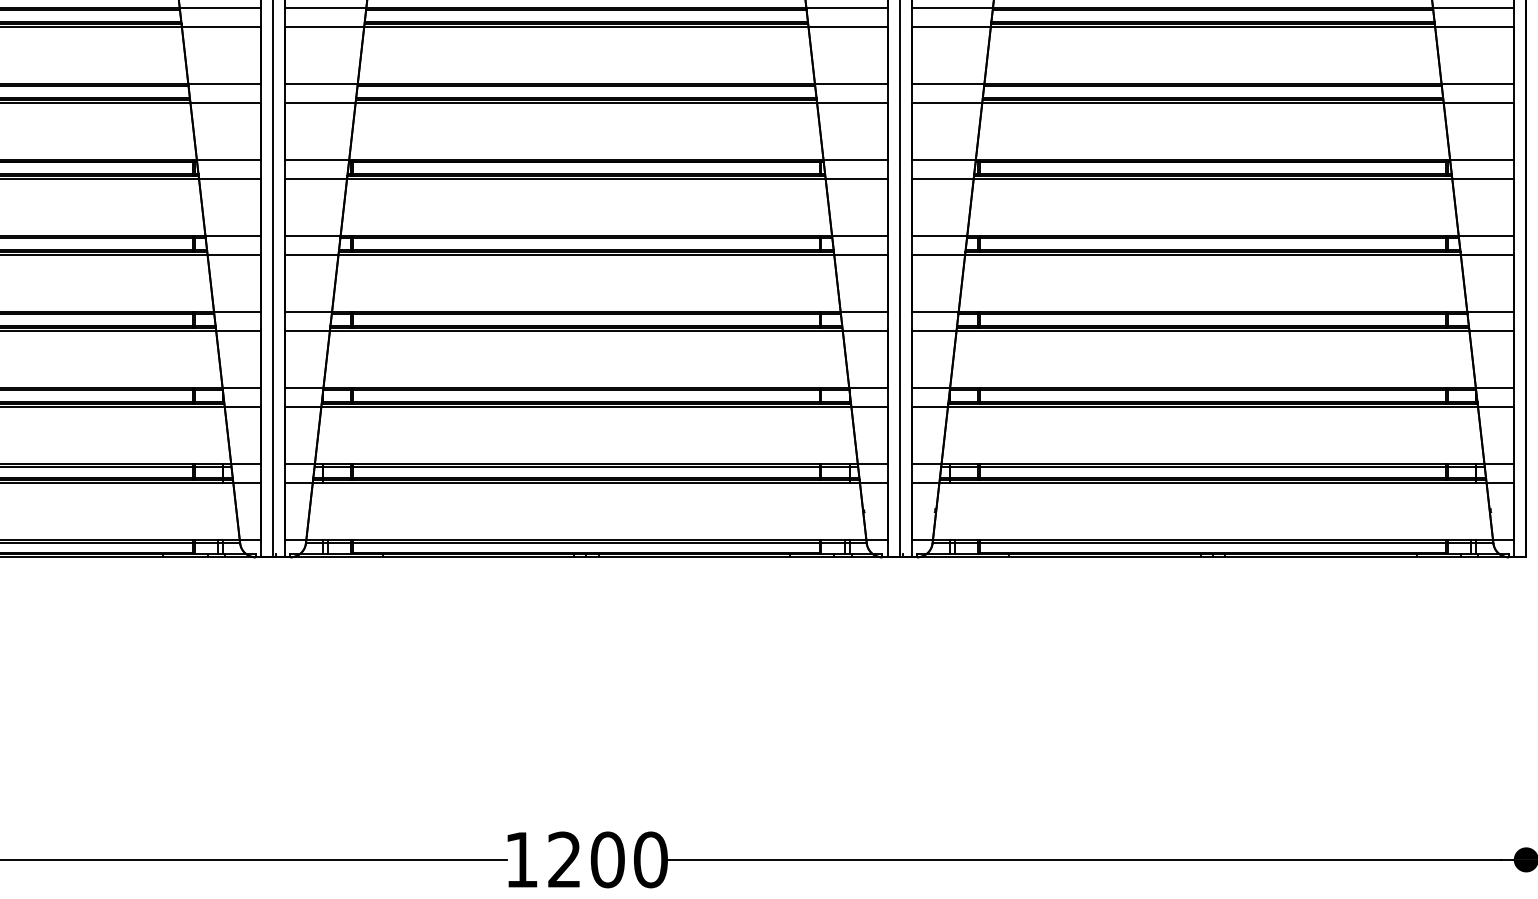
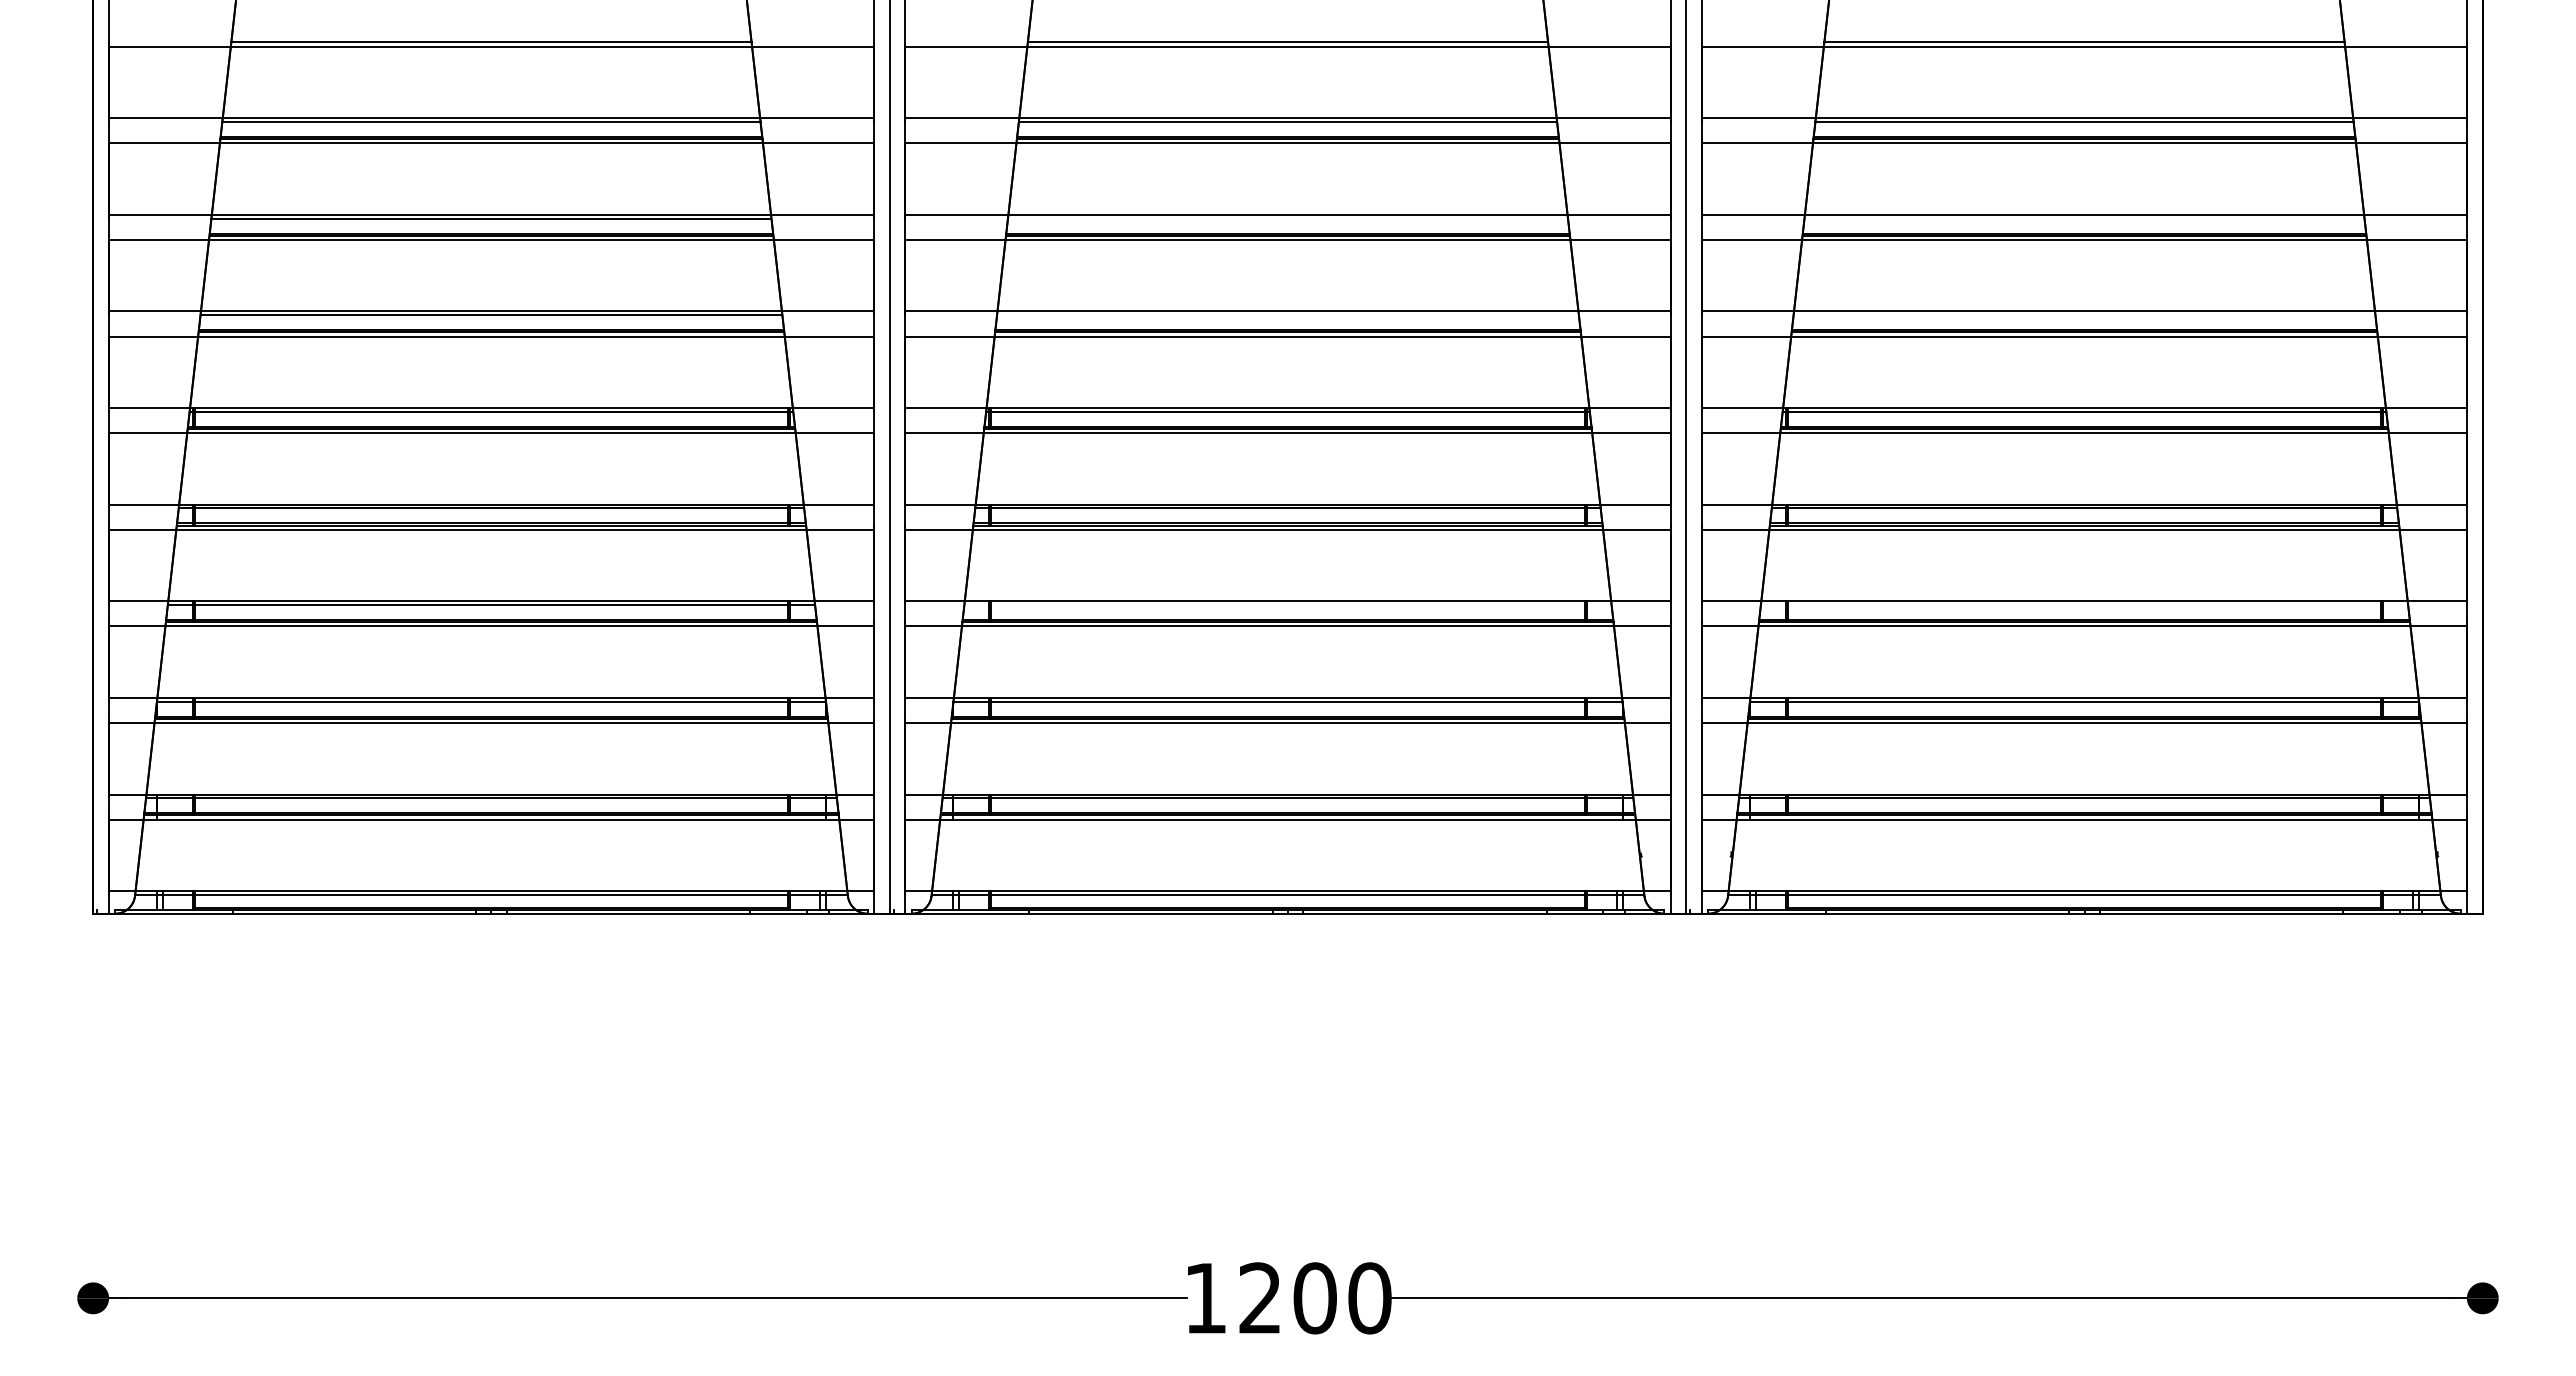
line: (585, 10) -> (1287, 218), removed
line: (1212, 10) -> (2084, 218), removed
line: (585, 86) -> (1287, 315), removed
line: (1212, 86) -> (2084, 315), removed
line: (585, 314) -> (1287, 605), removed
line: (1212, 314) -> (2084, 605), removed

